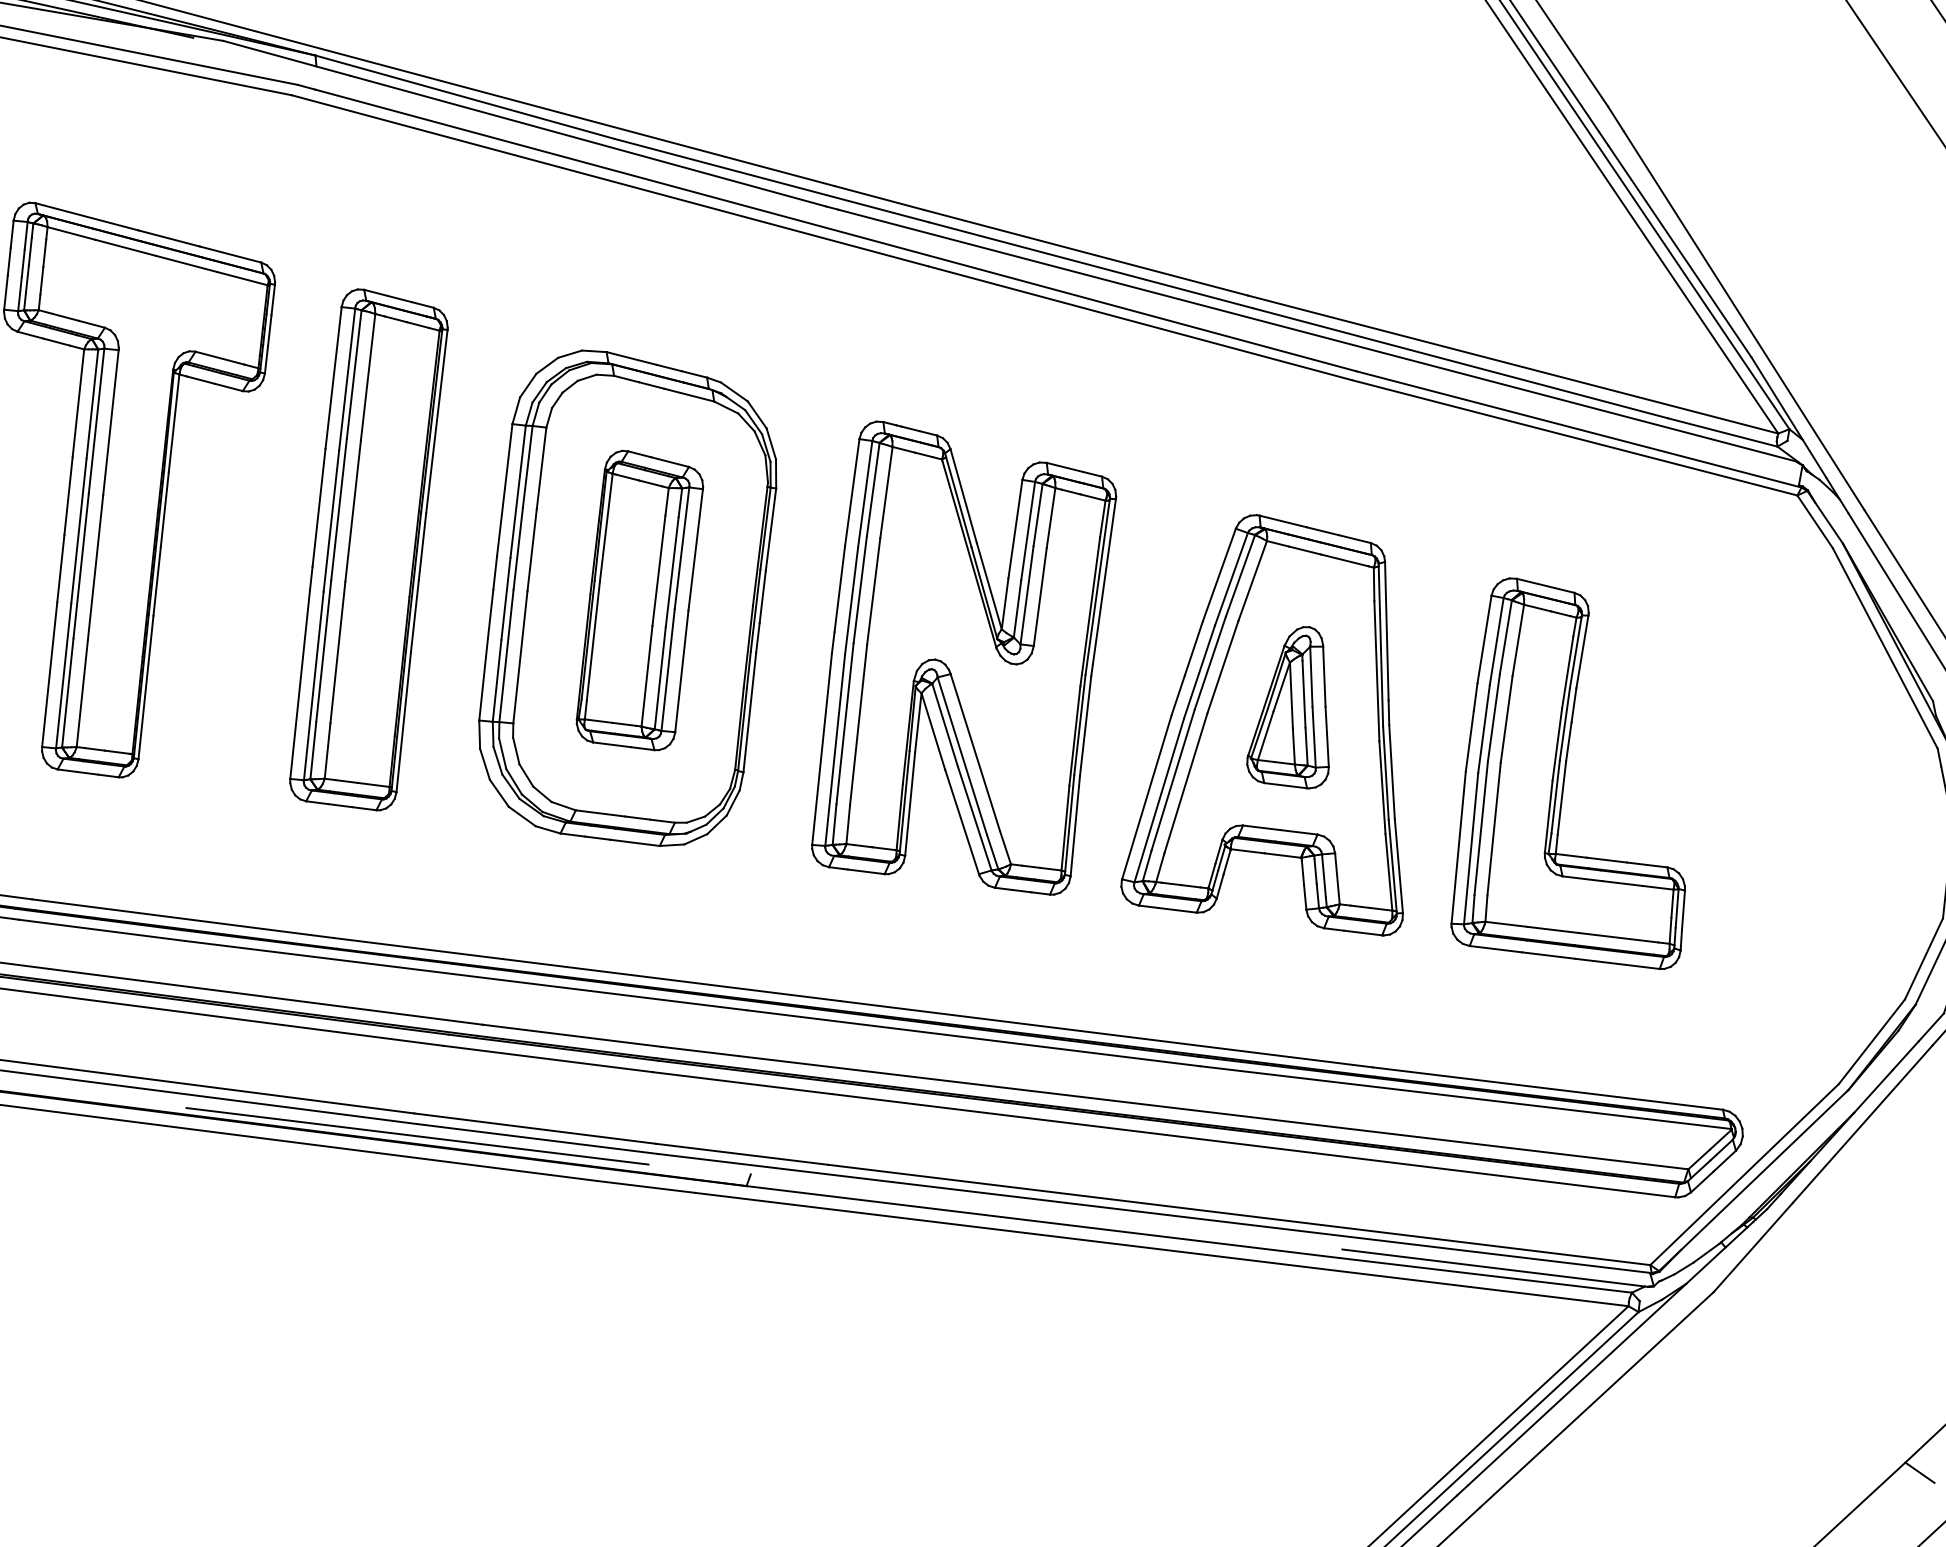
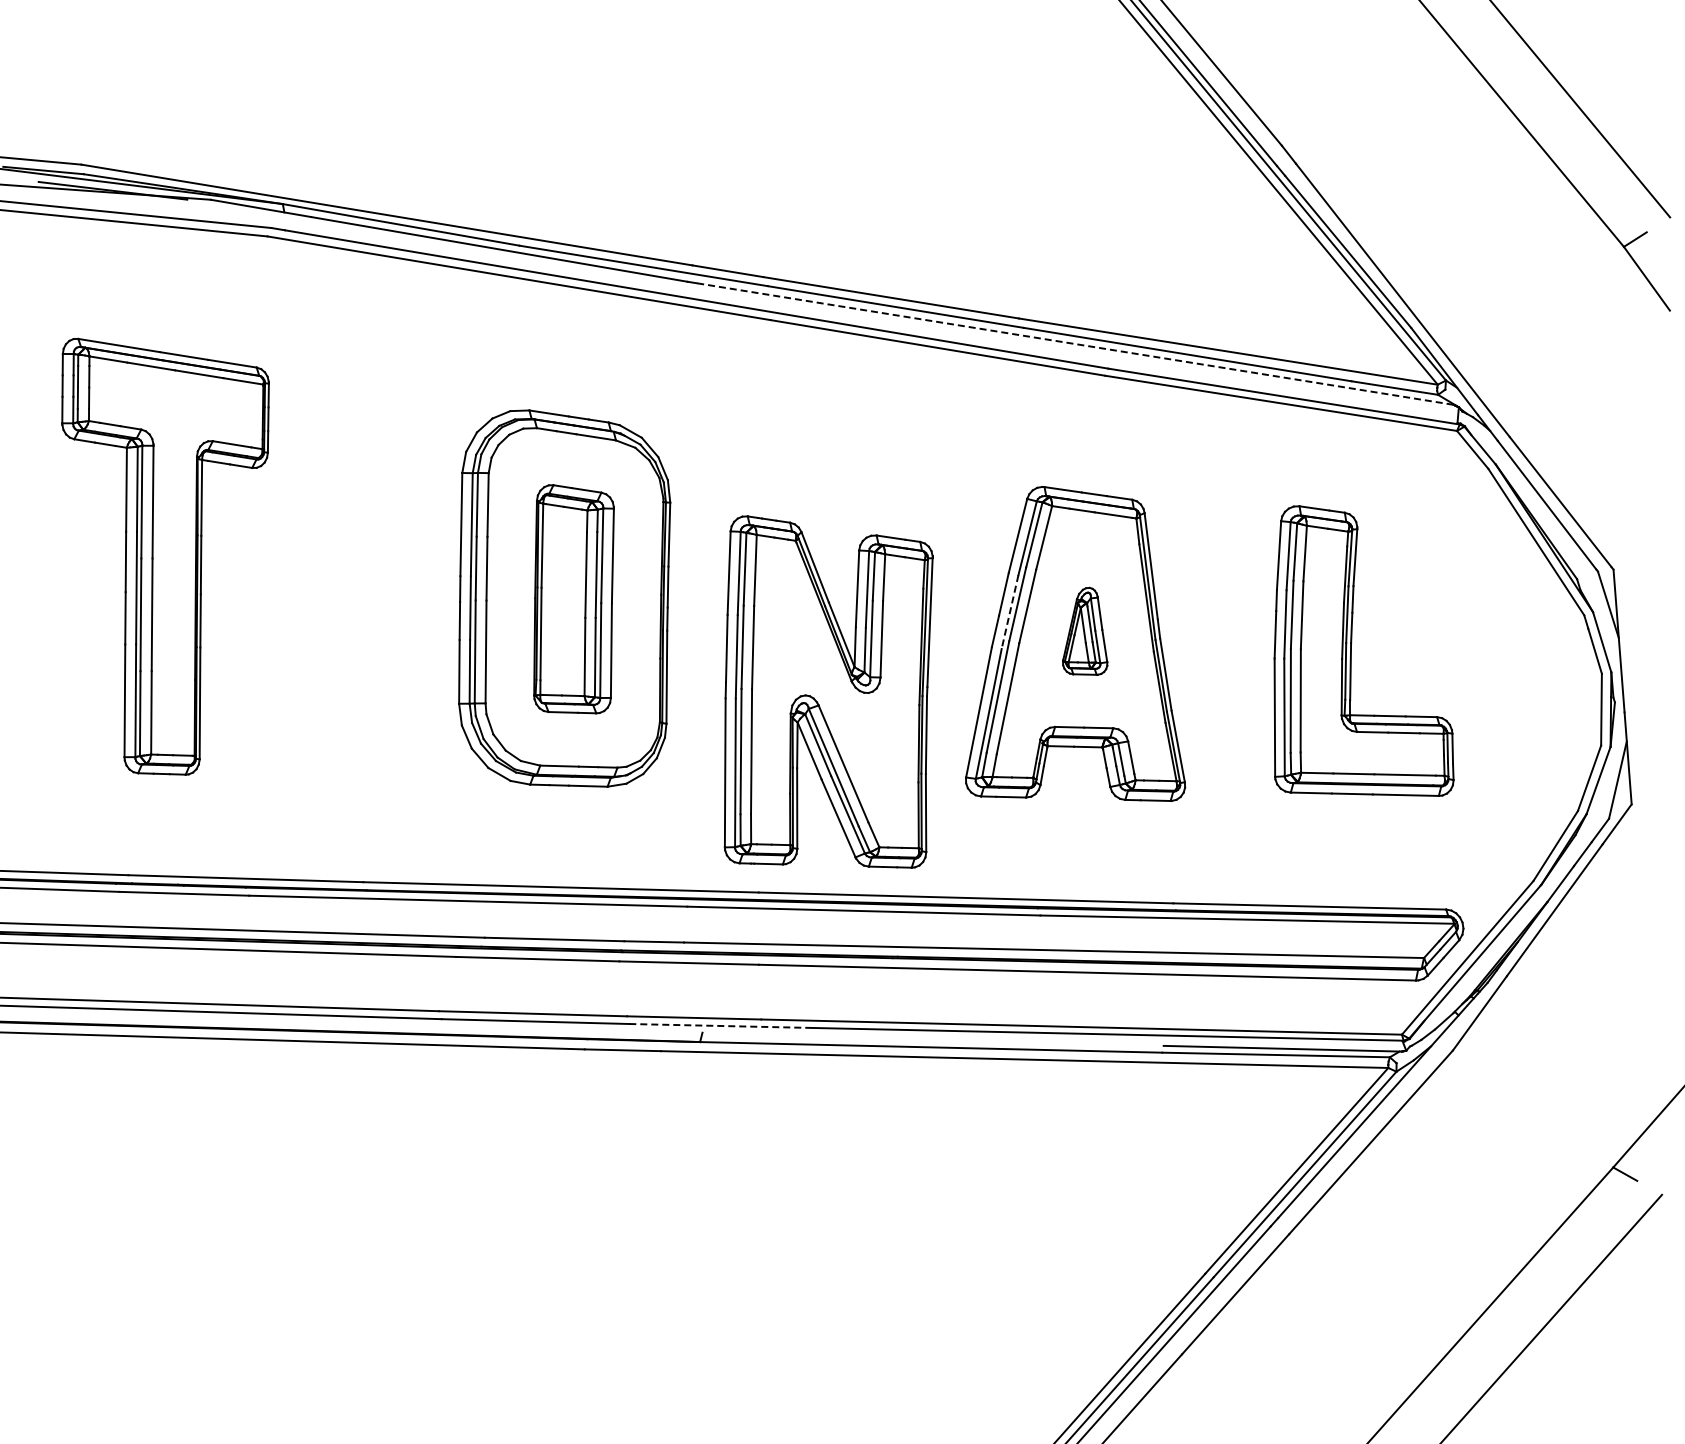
line: (1316, 334) -> (1074, 343), solid -> dashed
part: (369, 549) -> (361, 580), removed
part: (965, 657) -> (828, 691), moved
line: (1200, 672) -> (1010, 612), solid -> dashed
part: (1292, 706) -> (1084, 631), size x0.7
part: (1565, 770) -> (1351, 650), moved
line: (416, 1136) -> (442, 1028), removed
line: (774, 1167) -> (720, 1025), solid -> dashed

